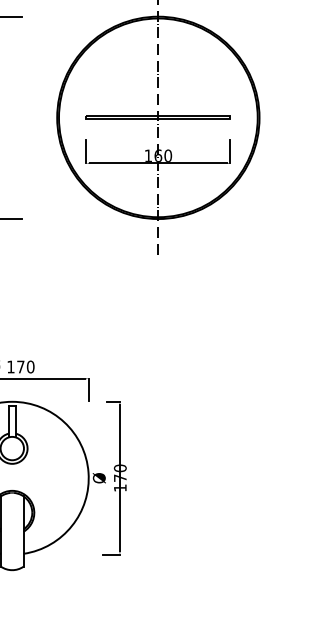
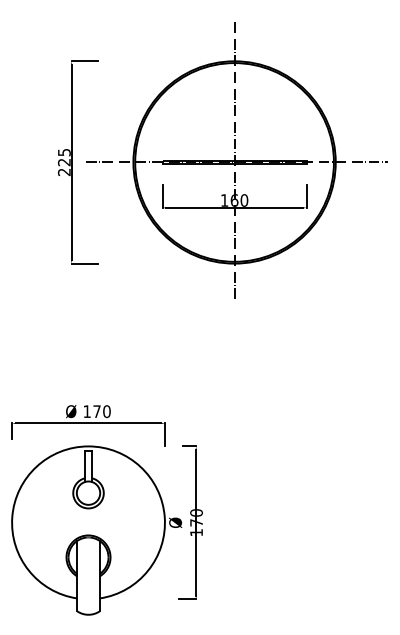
line: (160, 117) -> (236, 162), added

